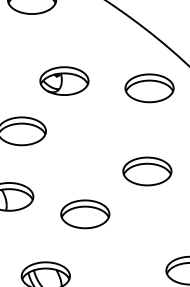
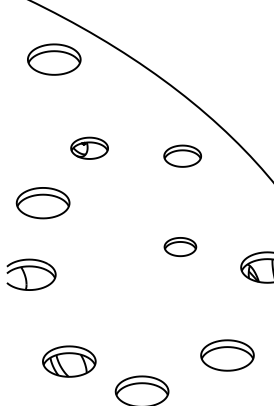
part: (64, 81) -> (89, 148), size x0.7
part: (149, 88) -> (182, 156), size x0.7
part: (147, 170) -> (180, 246), size x0.6
part: (85, 213) -> (112, 293), removed

